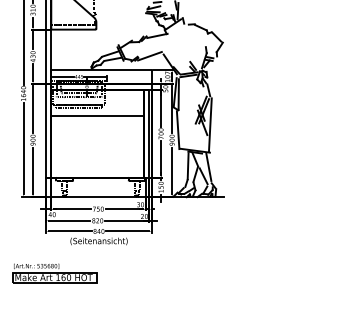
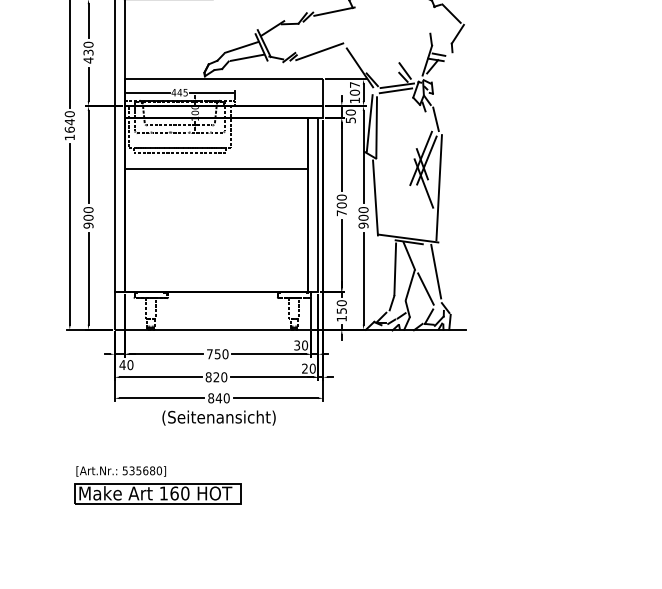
part: (54, 273) -> (156, 485), moved

